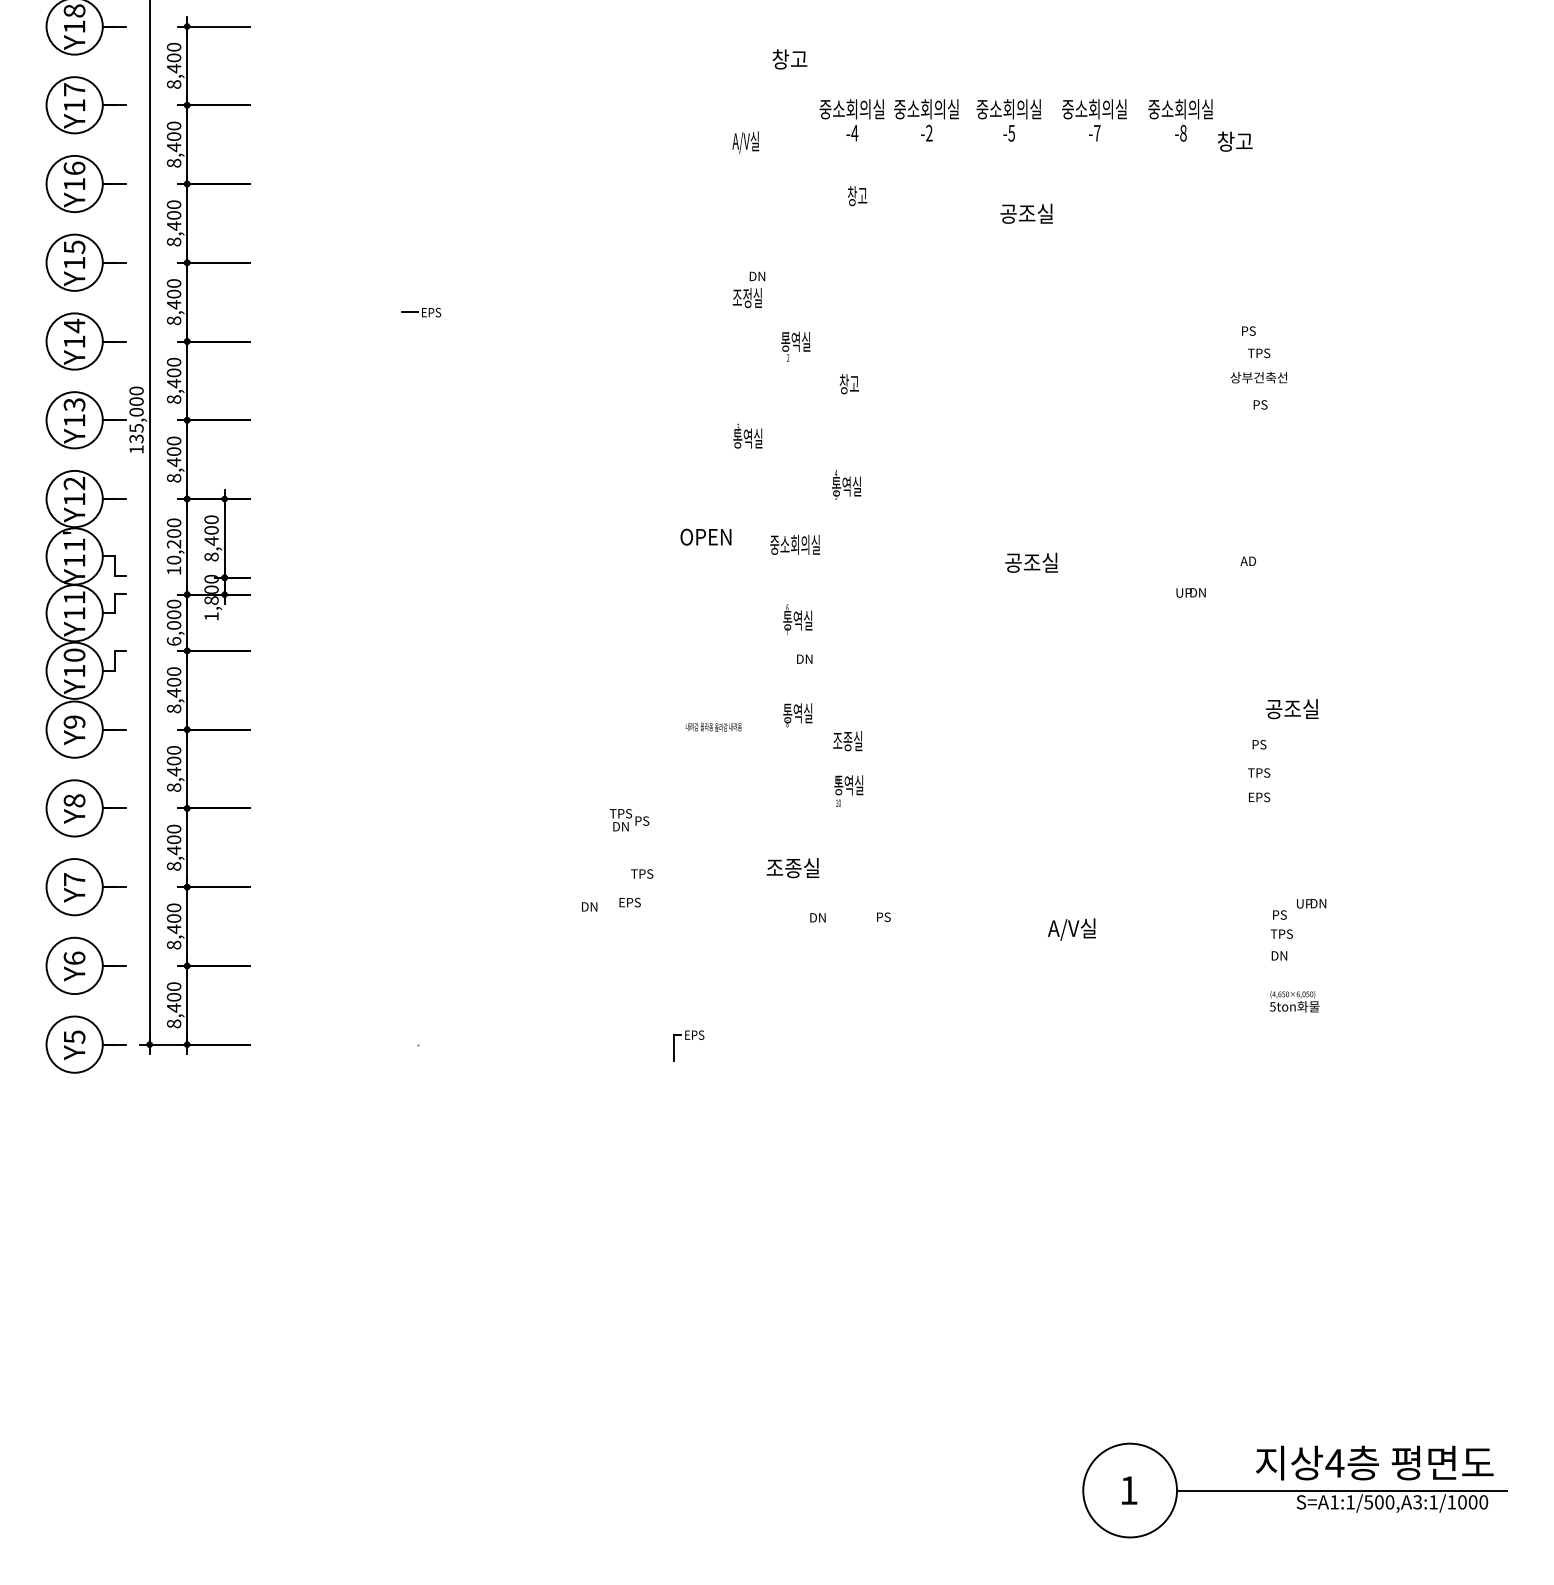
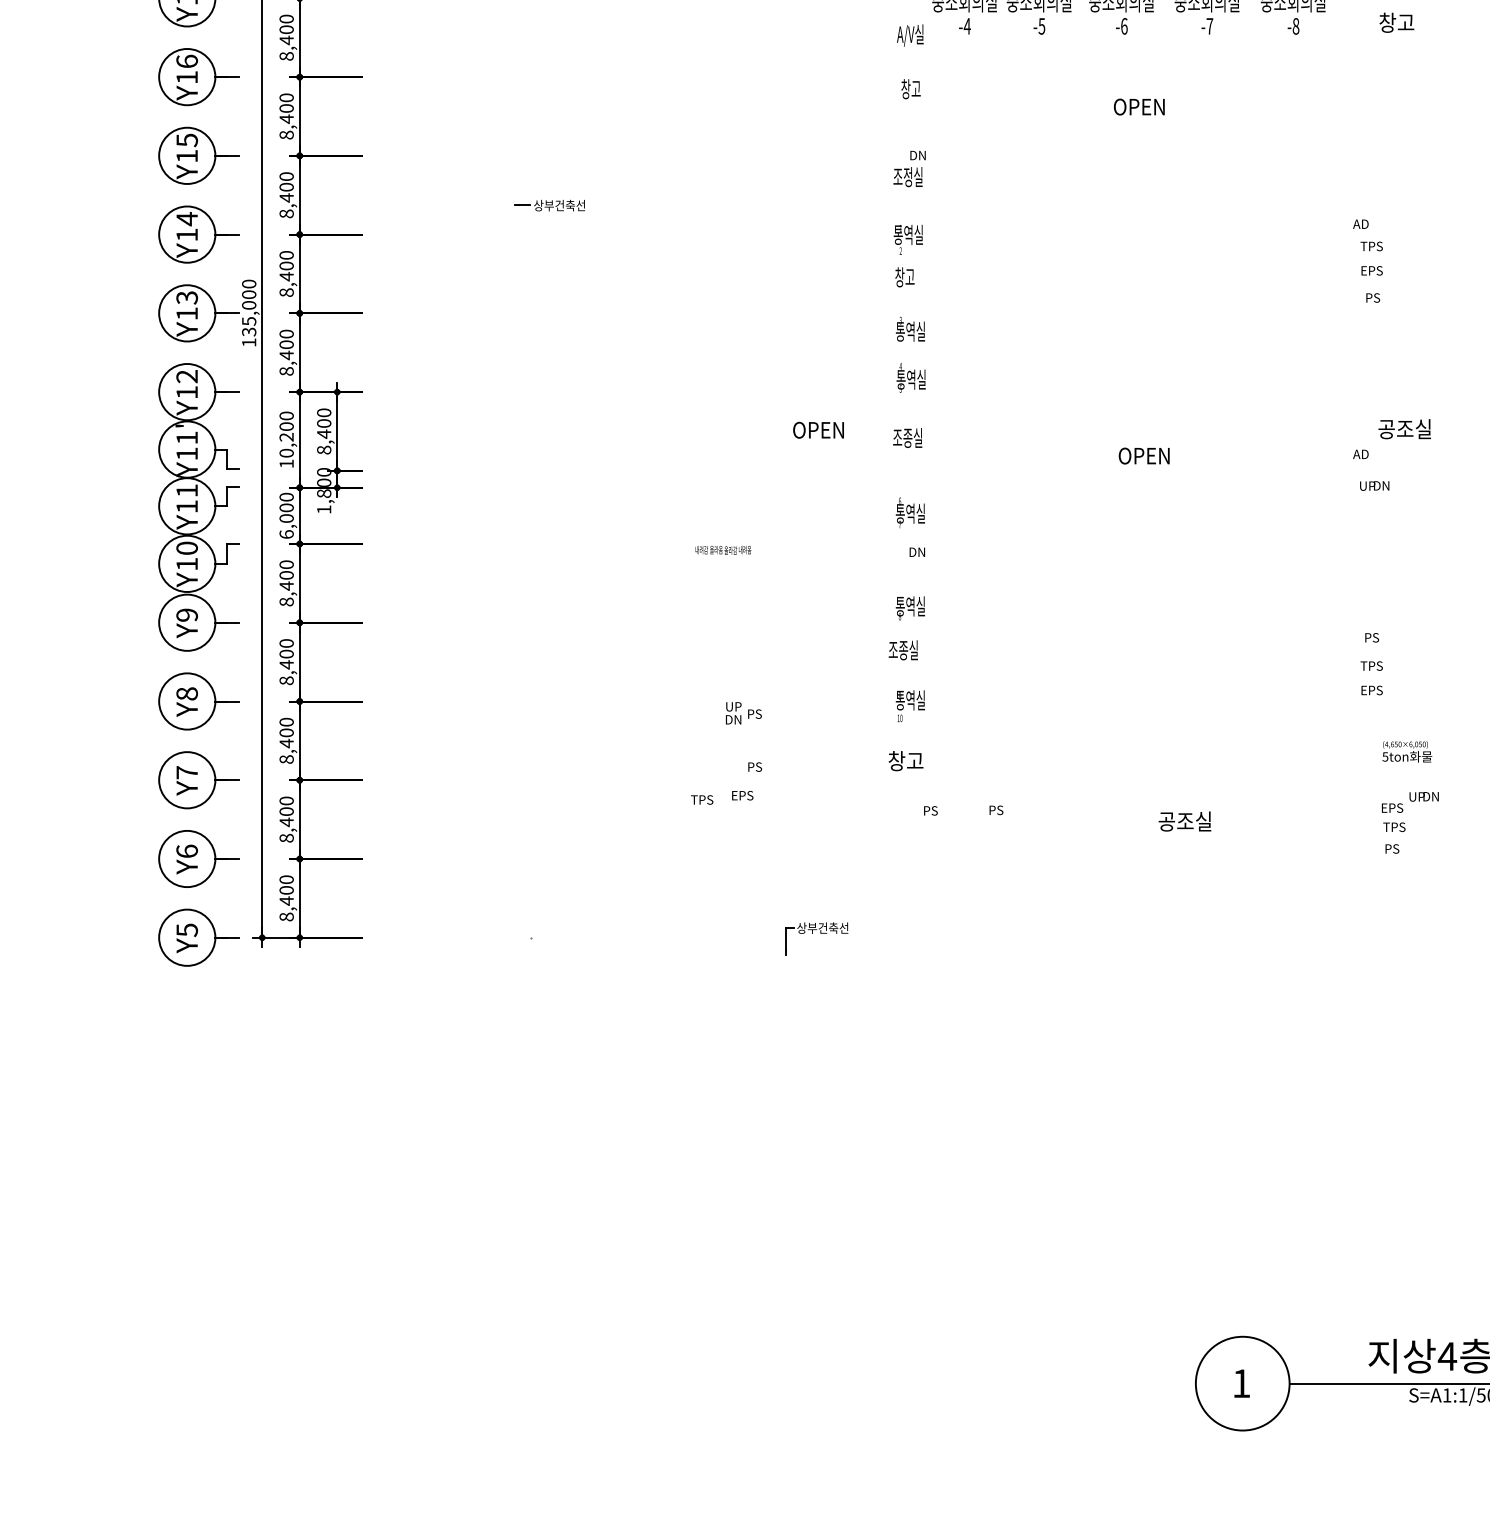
text: (929, 132) -> (1042, 25), -2 -> -5
text: (1011, 132) -> (1124, 25), -5 -> -6
text: (1235, 141) -> (1397, 22), moved
text: (745, 142) -> (910, 35), moved
text: (857, 196) -> (911, 89), moved
text: (1026, 213) -> (1139, 106), 공조실 -> OPEN
text: (748, 289) -> (909, 168), moved
text: (446, 312) -> (559, 205), EPS -> 상부건축선
text: (1248, 330) -> (1361, 223), PS -> AD
text: (1258, 377) -> (1371, 270), 상부건축선 -> EPS
text: (848, 384) -> (904, 277), moved
text: (747, 435) -> (910, 328), moved
text: (846, 484) -> (911, 377), moved
text: (794, 544) -> (907, 437), 중소회의실 -> 조종실
text: (1031, 562) -> (1144, 455), 공조실 -> OPEN
text: (1190, 592) -> (1374, 485), moved
text: (1292, 709) -> (1405, 429), moved
text: (713, 726) -> (723, 549), moved
text: (847, 741) -> (903, 650), moved
text: (848, 790) -> (910, 705), moved
text: (620, 813) -> (733, 706), TPS -> UP
text: (792, 868) -> (905, 761), 조종실 -> 창고
text: (642, 873) -> (755, 766), TPS -> PS
text: (589, 906) -> (702, 799), DN -> TPS
text: (1279, 914) -> (1392, 807), PS -> EPS
text: (817, 917) -> (930, 810), DN -> PS
text: (1072, 929) -> (1185, 822), A/V실 -> 공조실
text: (1279, 955) -> (1392, 848), DN -> PS
text: (1294, 1001) -> (1407, 751), moved
text: (709, 1034) -> (822, 927), EPS -> 상부건축선

